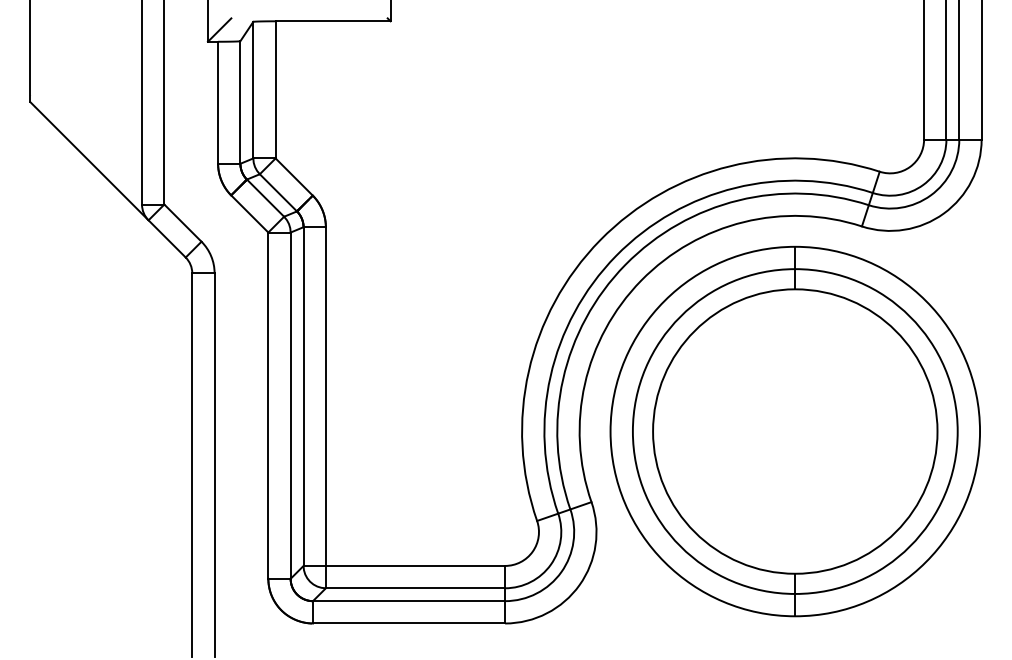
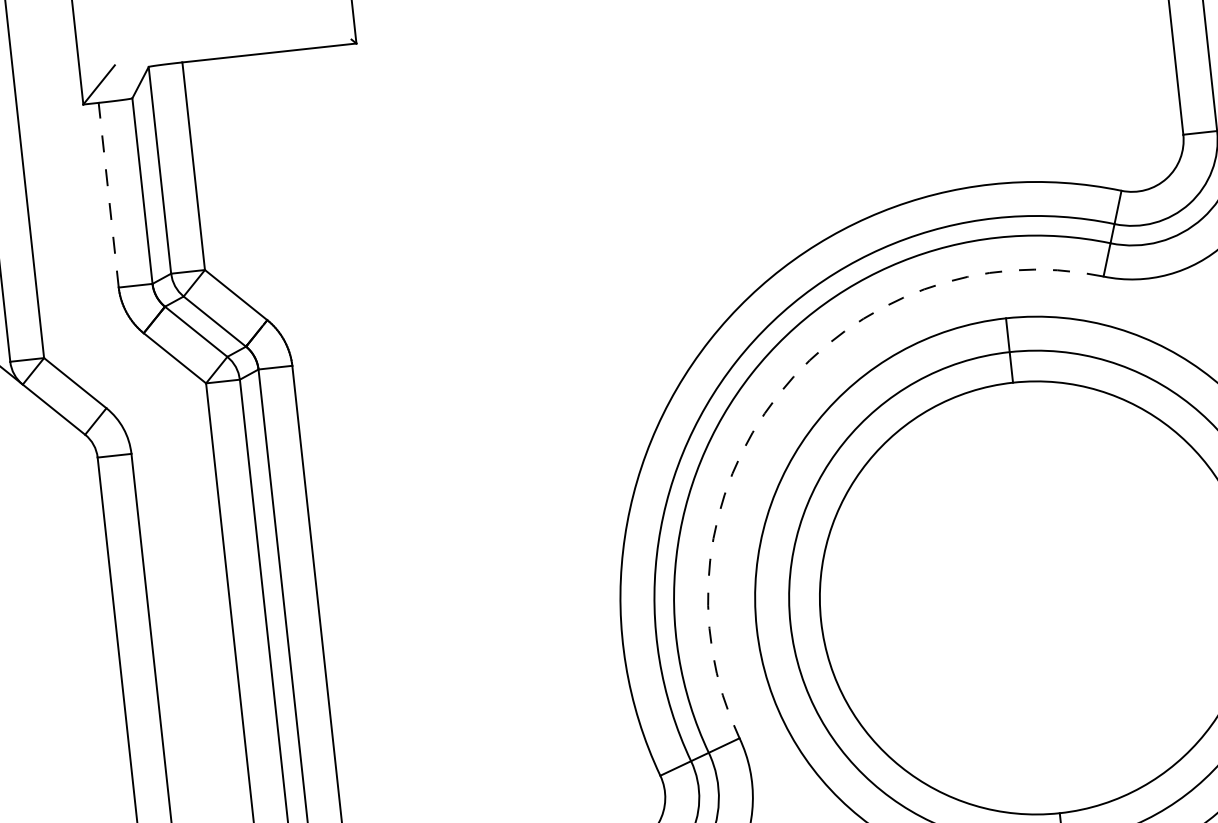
line: (218, 102) -> (109, 194), solid -> dashed
arc: (641, 280) -> (778, 394), solid -> dashed

